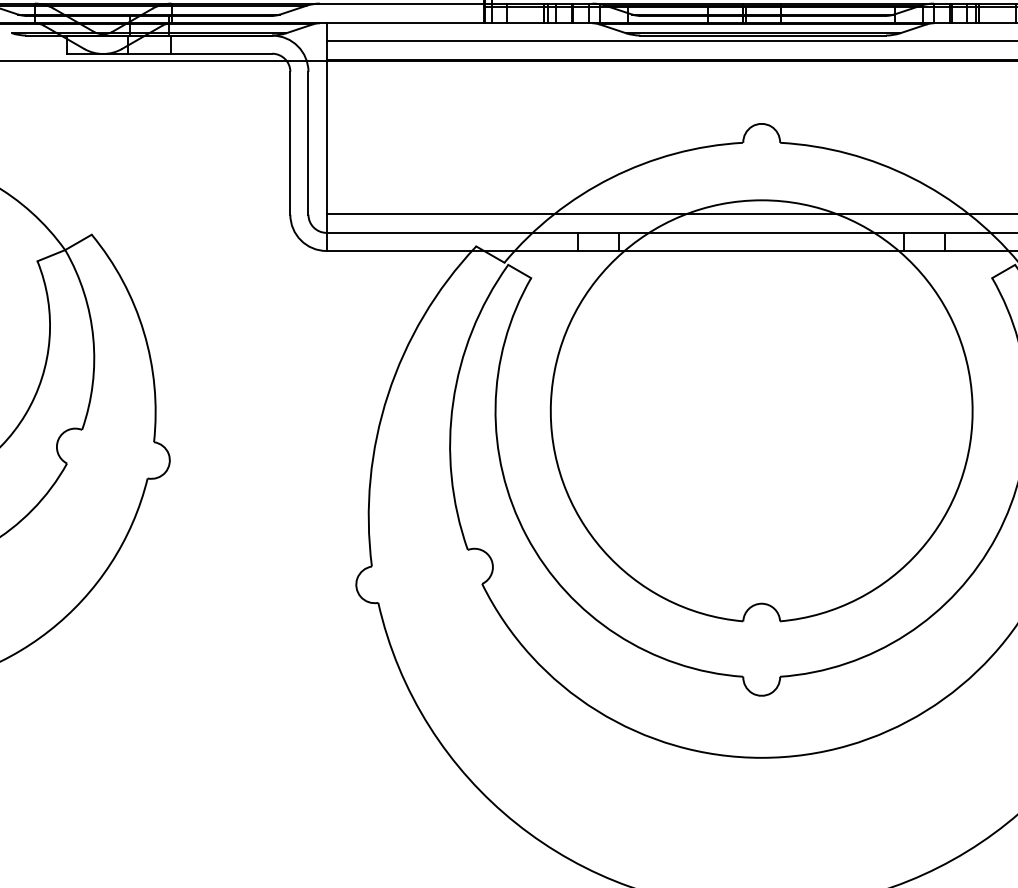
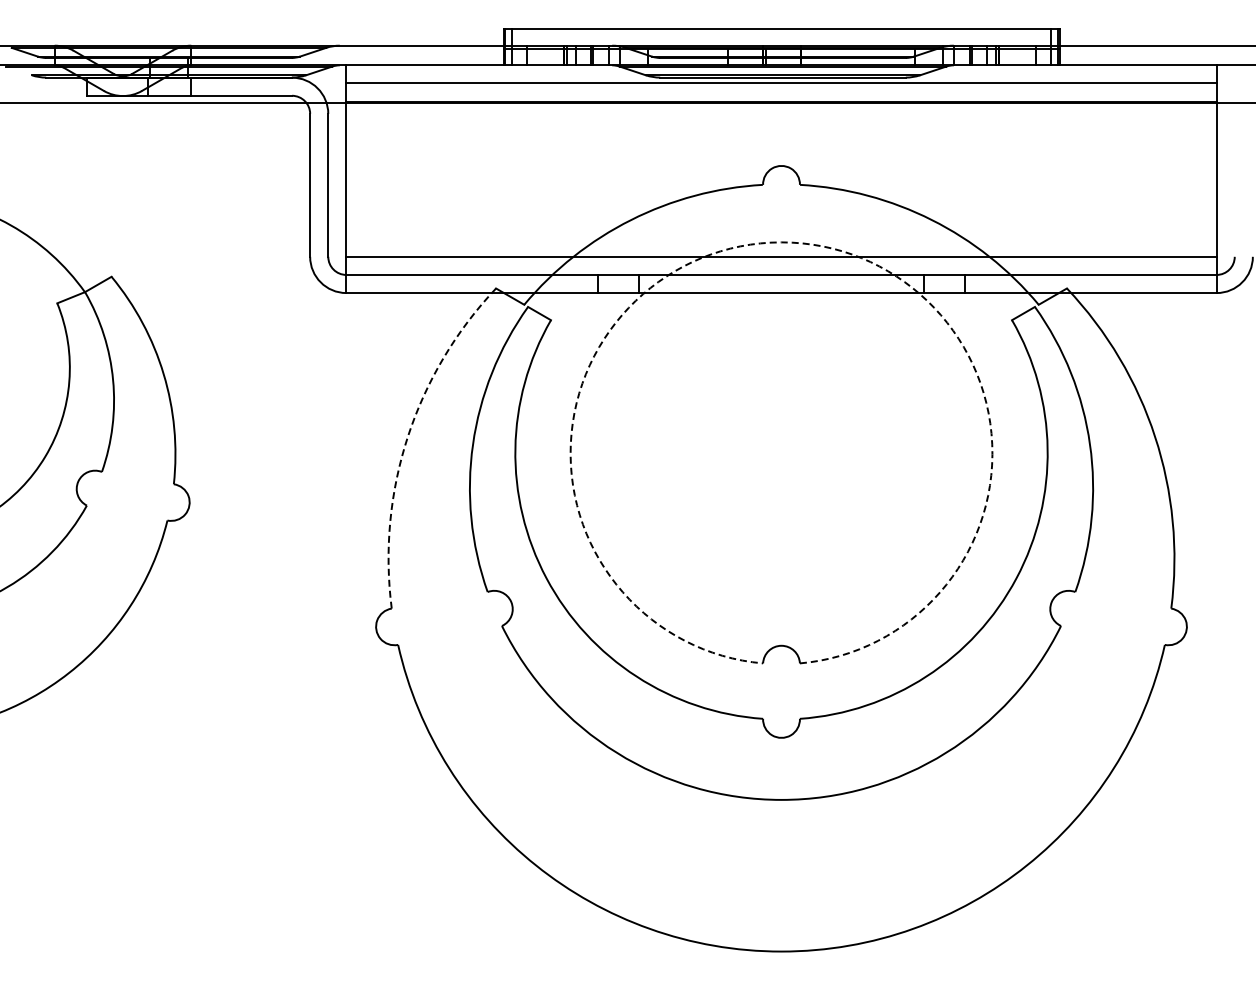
arc: (761, 200) -> (781, 242), solid -> dashed
arc: (387, 394) -> (407, 436), solid -> dashed

